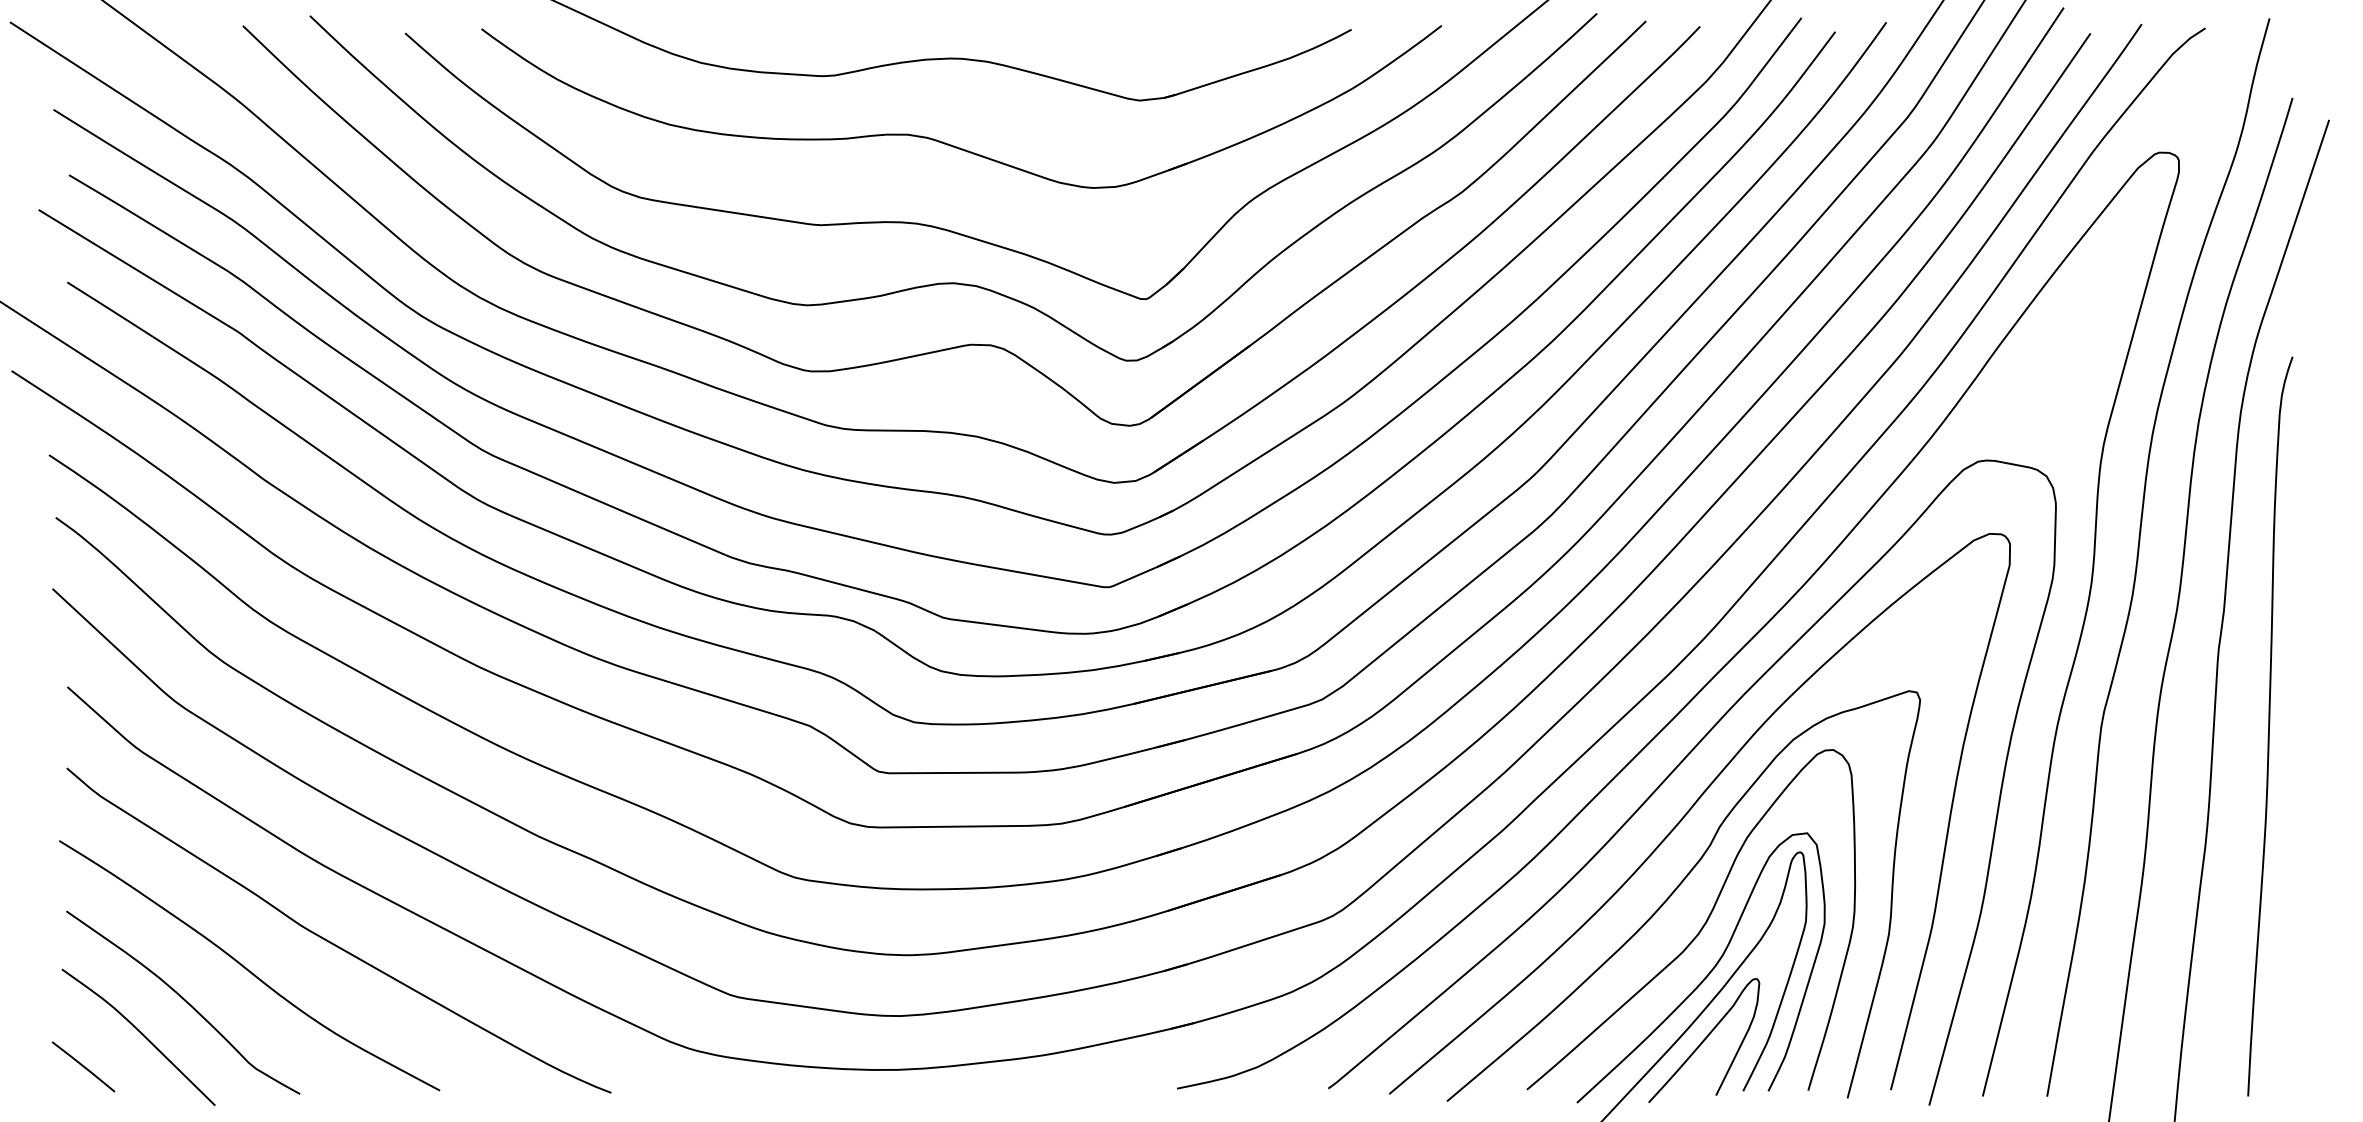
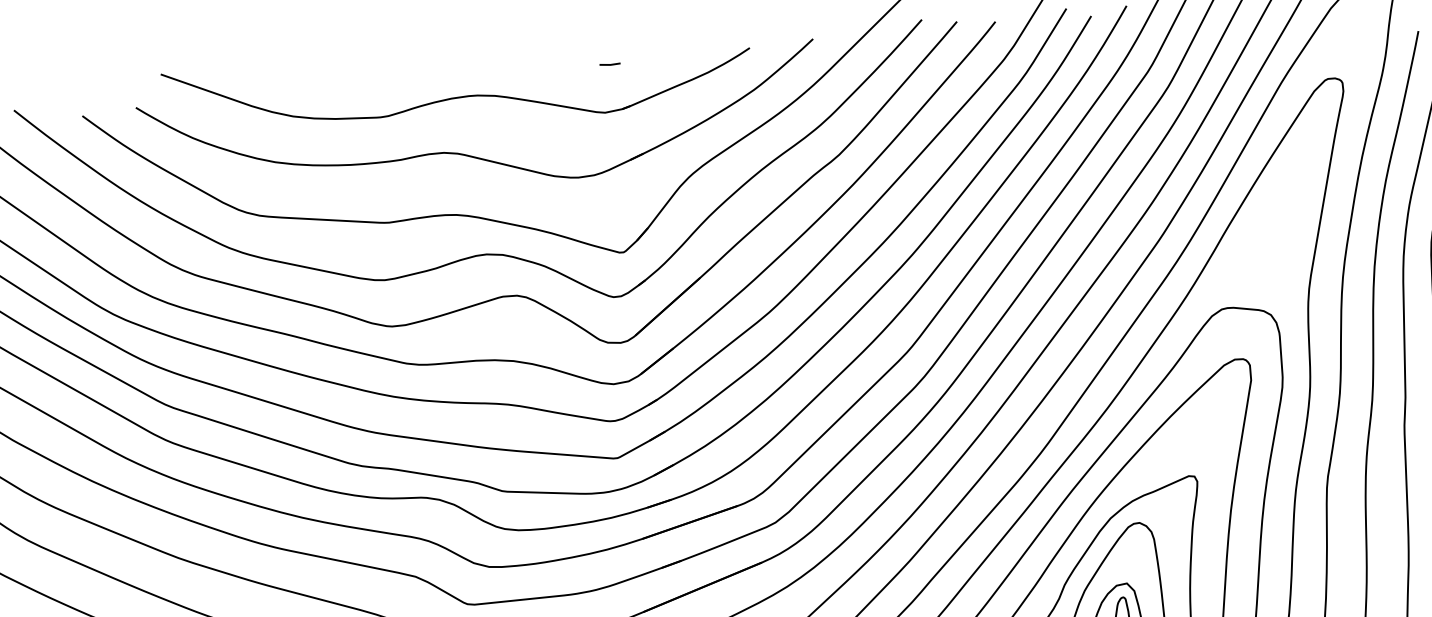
line: (1152, 33) -> (609, 64), added

